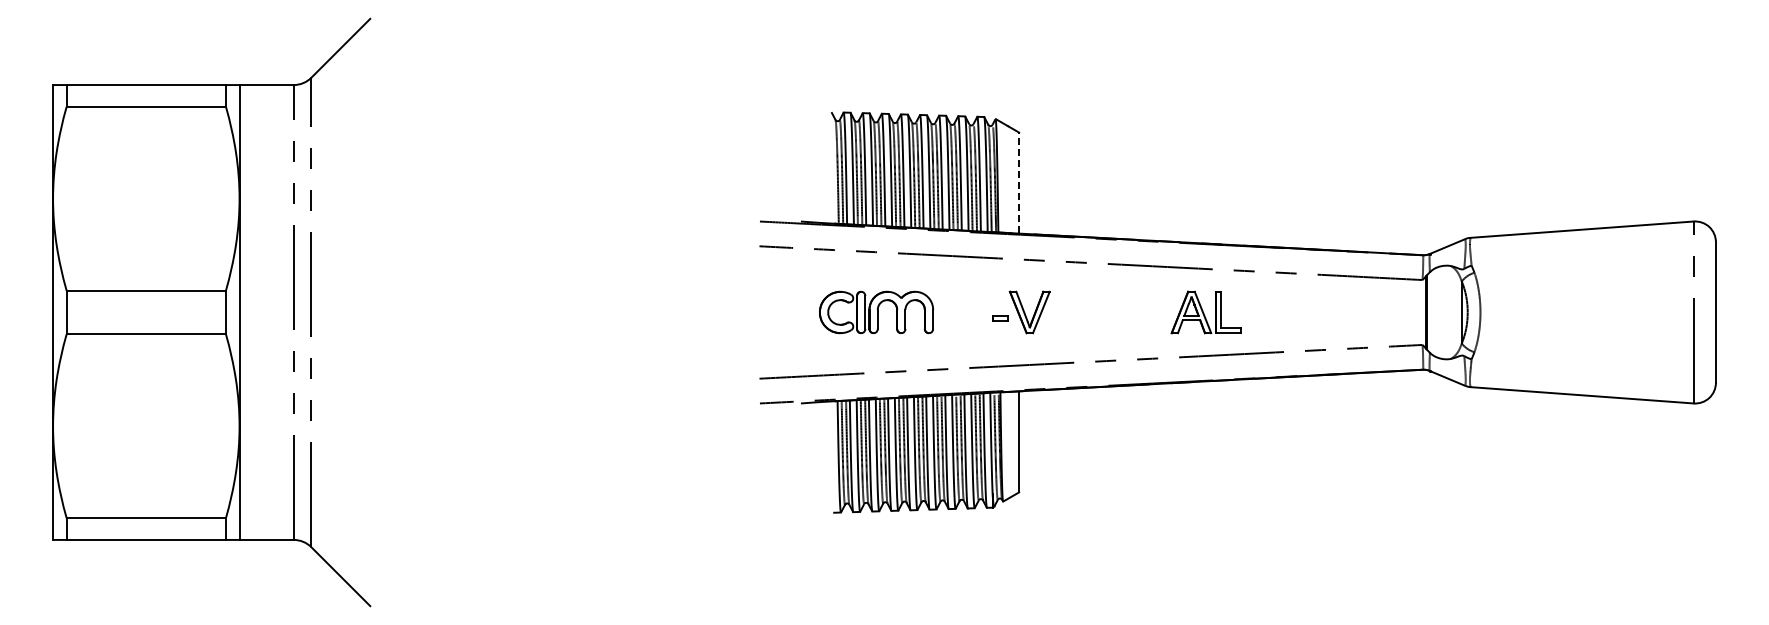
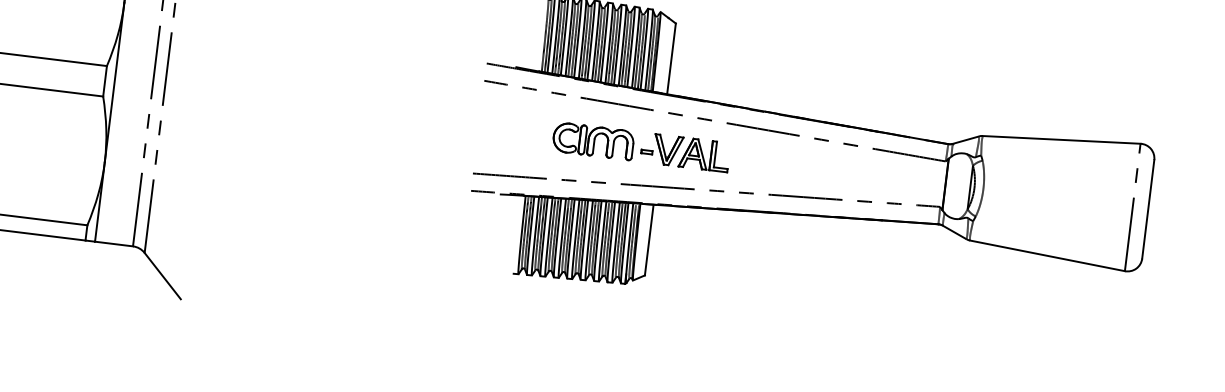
line: (1019, 182) -> (671, 58), dashed -> solid
part: (876, 312) -> (593, 141), moved
part: (1205, 312) -> (704, 154), moved

